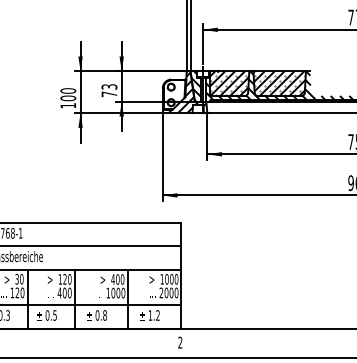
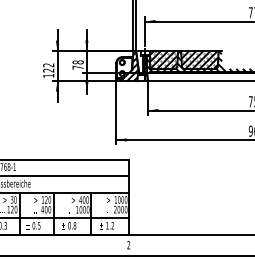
text: (109, 86) -> (78, 62), 73 -> 78
hatch: (195, 86) -> (139, 62), removed
text: (68, 94) -> (48, 67), 100 -> 122

